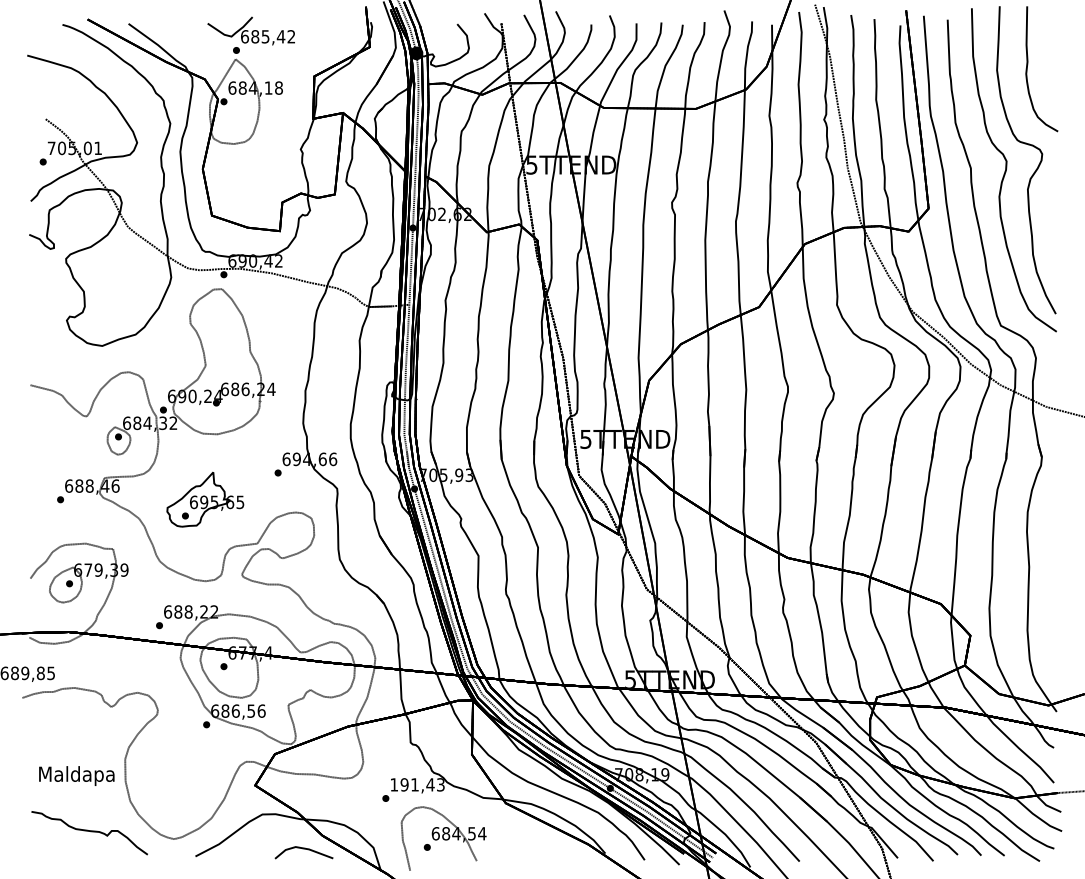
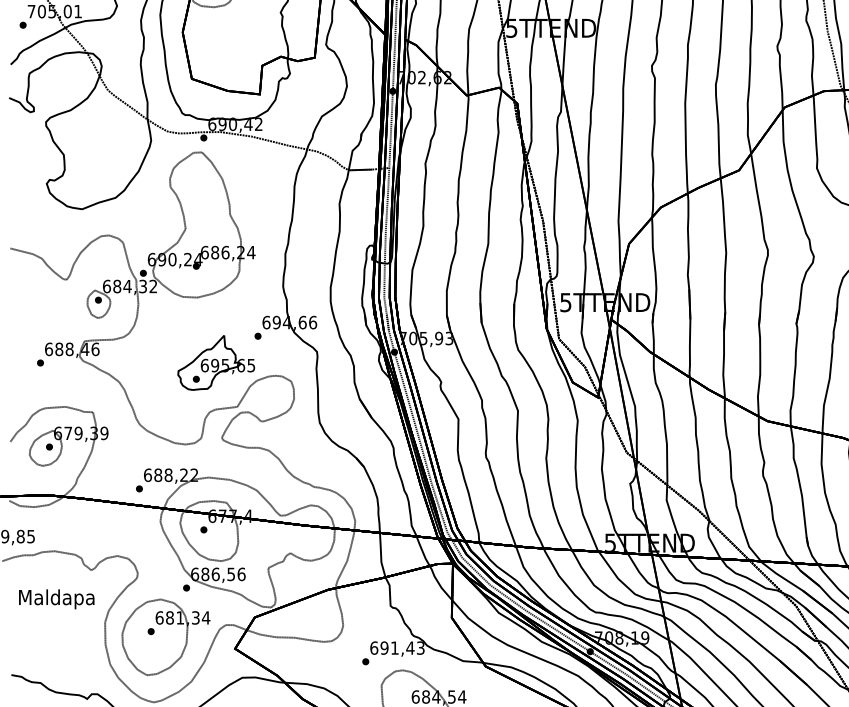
part: (205, 499) -> (216, 362), moved
part: (185, 773) -> (165, 636), added
text: (76, 775) -> (56, 598), moved
text: (394, 784) -> (374, 647), 191,43 -> 691,43

